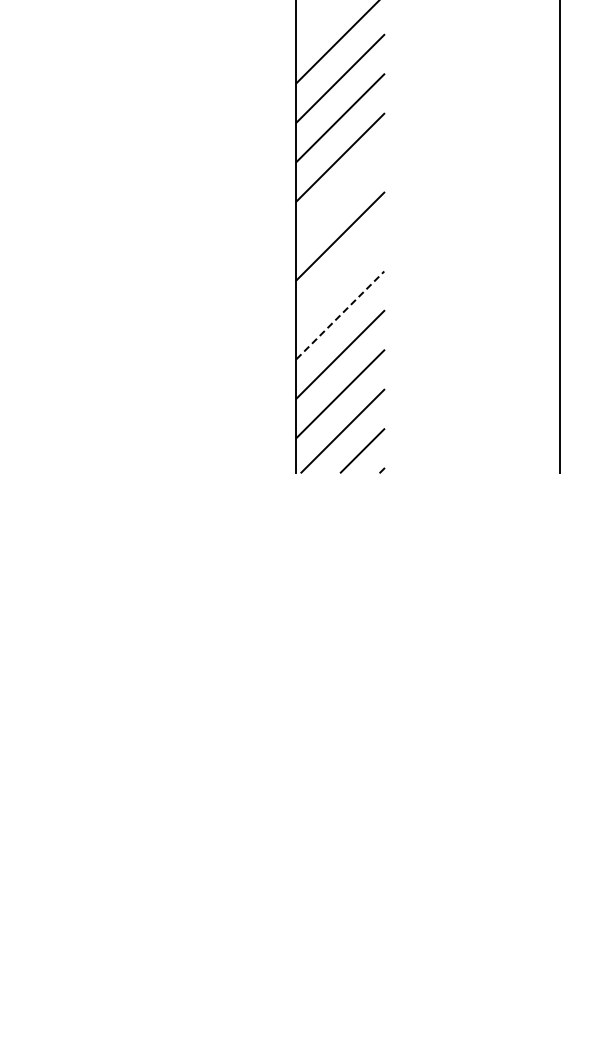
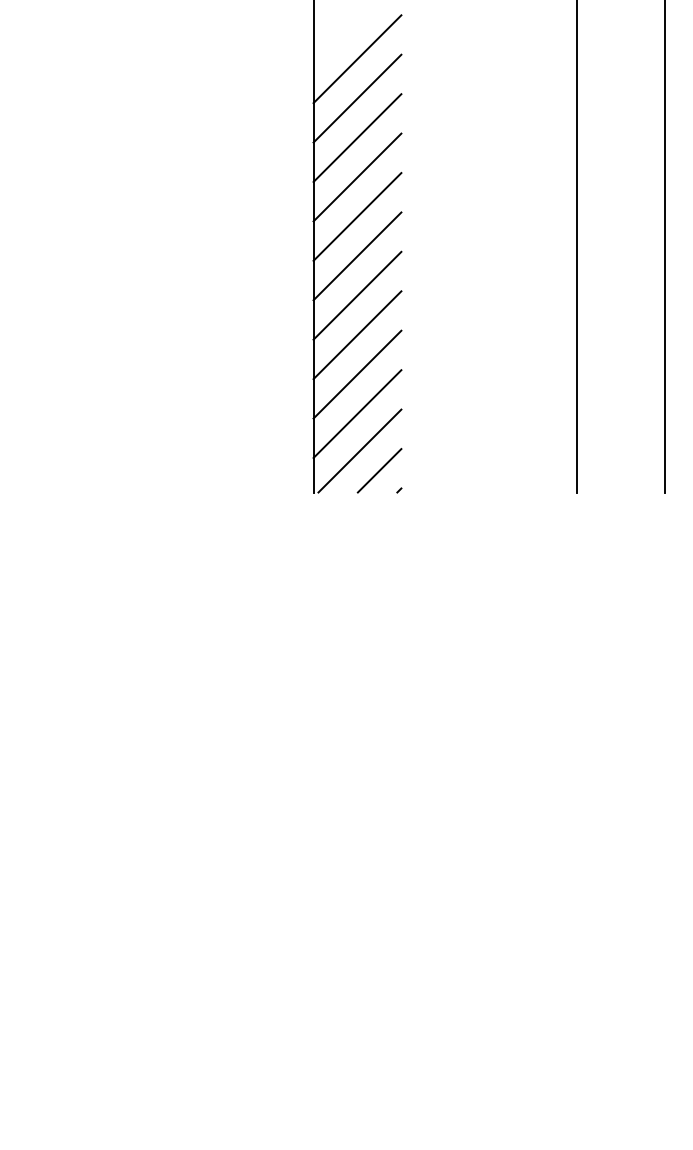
line: (340, 196) -> (357, 216), added
line: (340, 275) -> (357, 295), added
line: (340, 314) -> (357, 334), dashed -> solid

